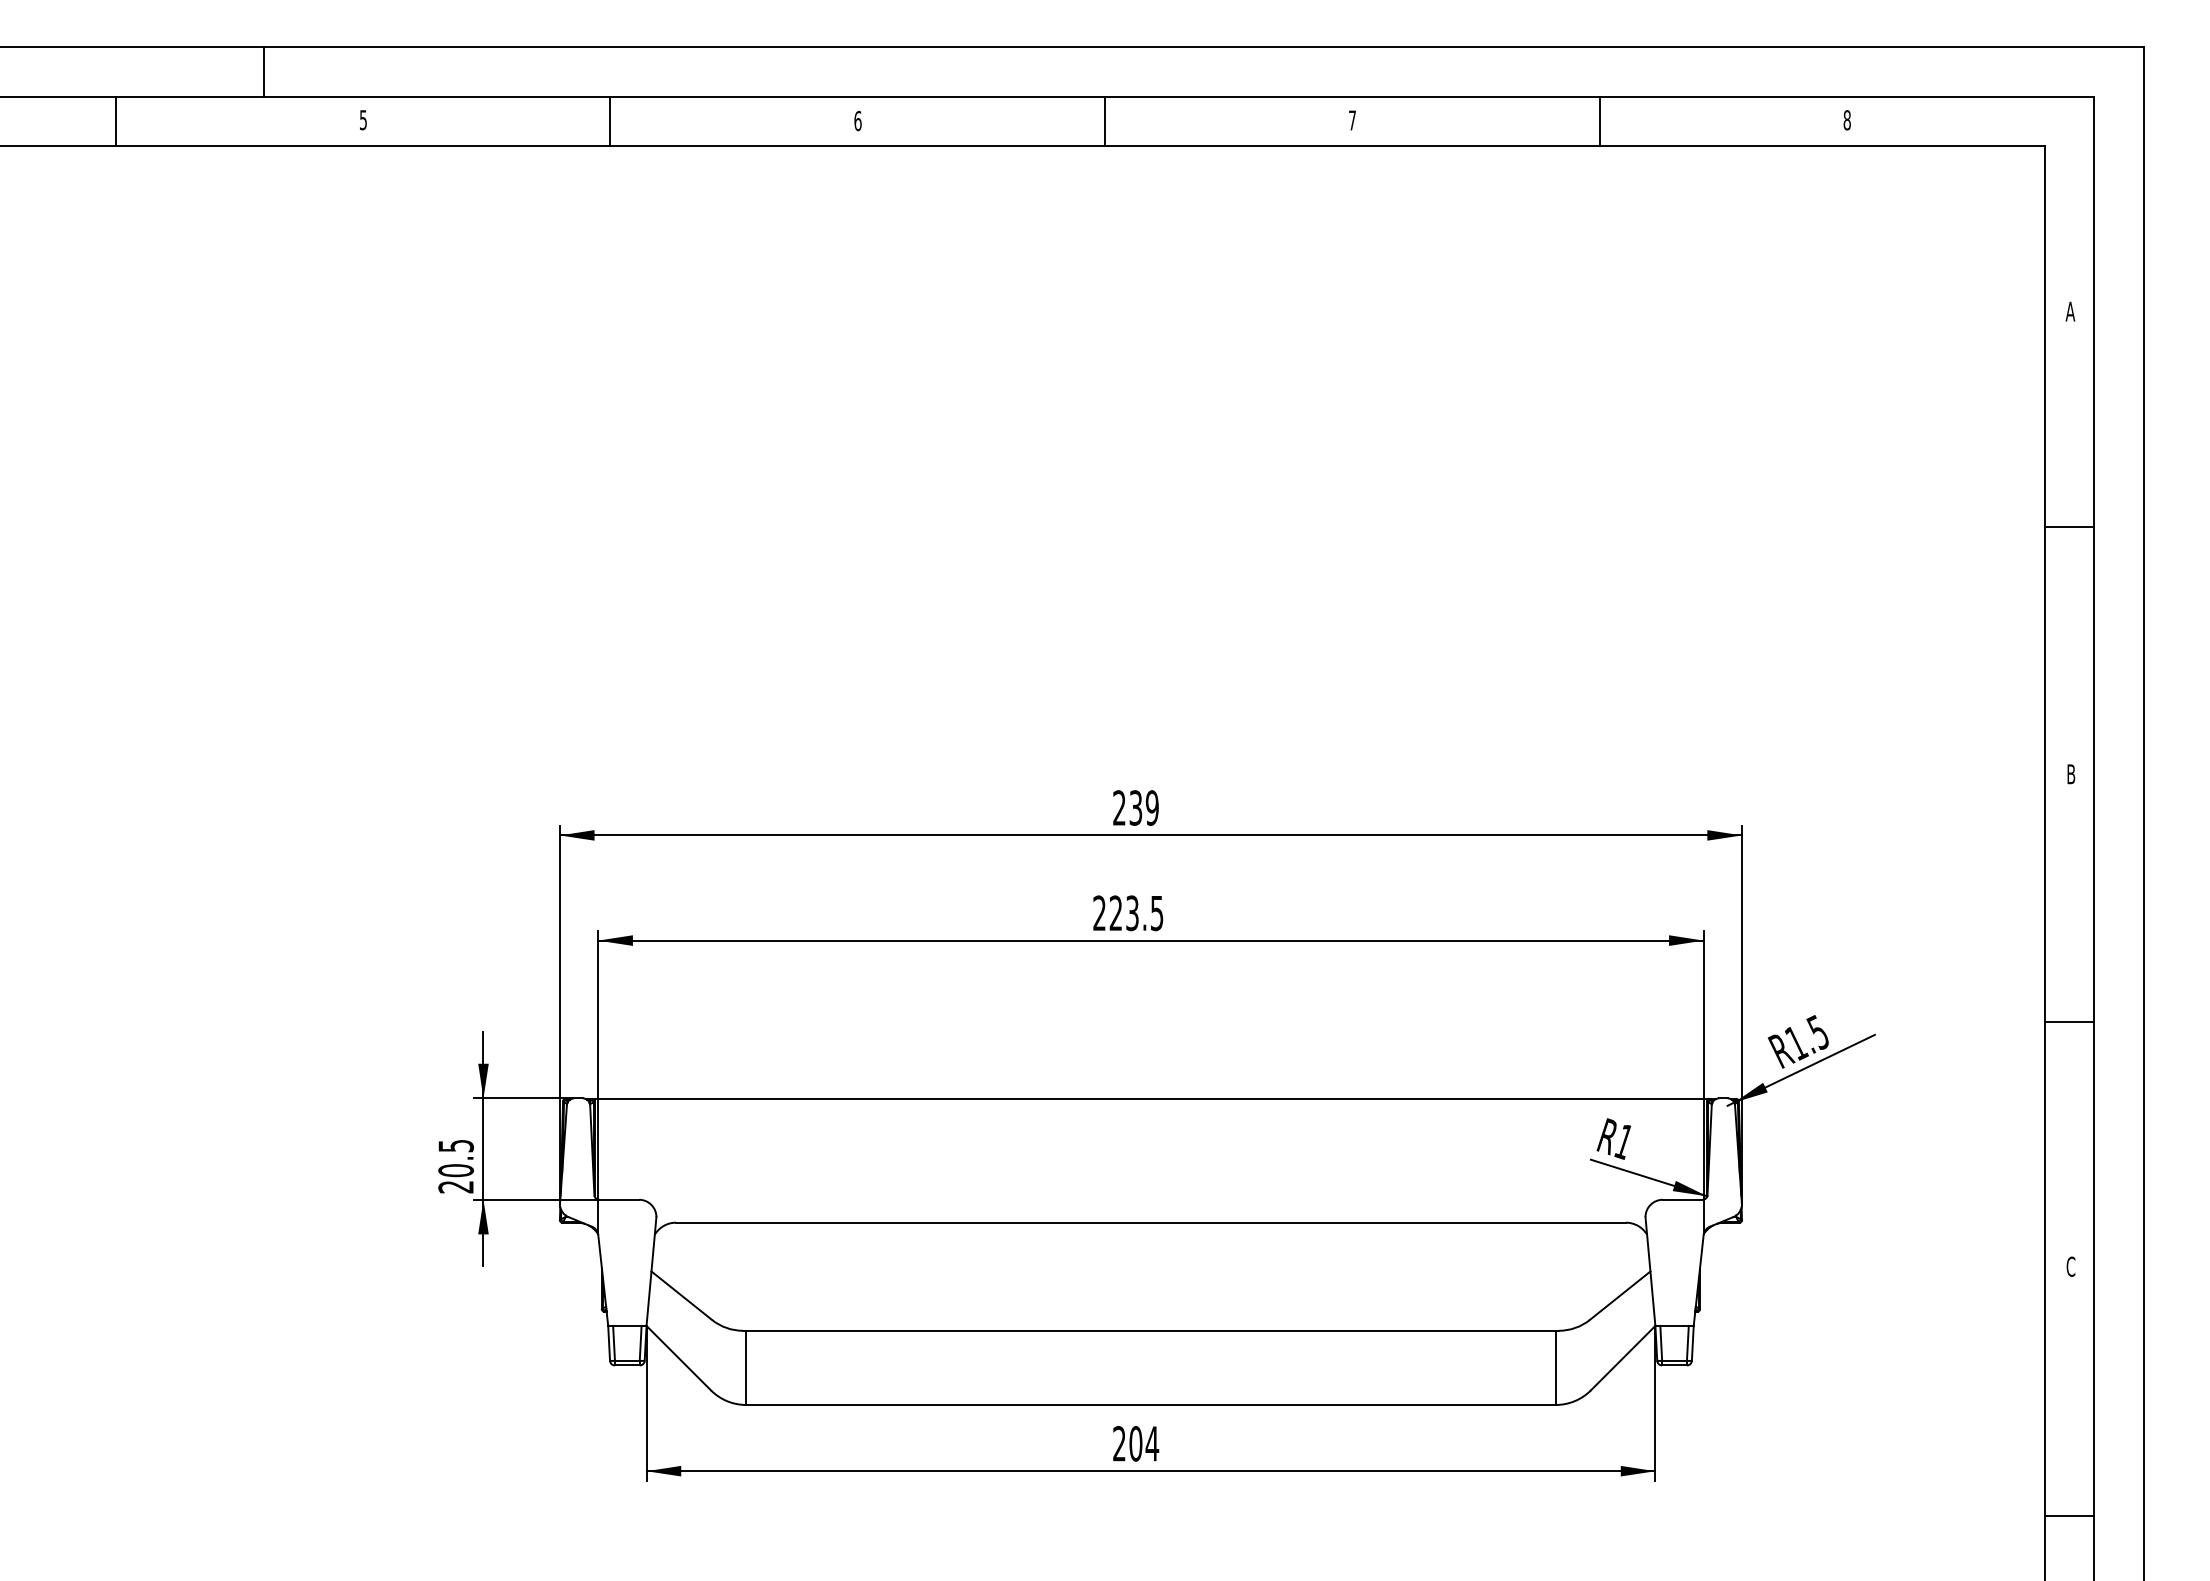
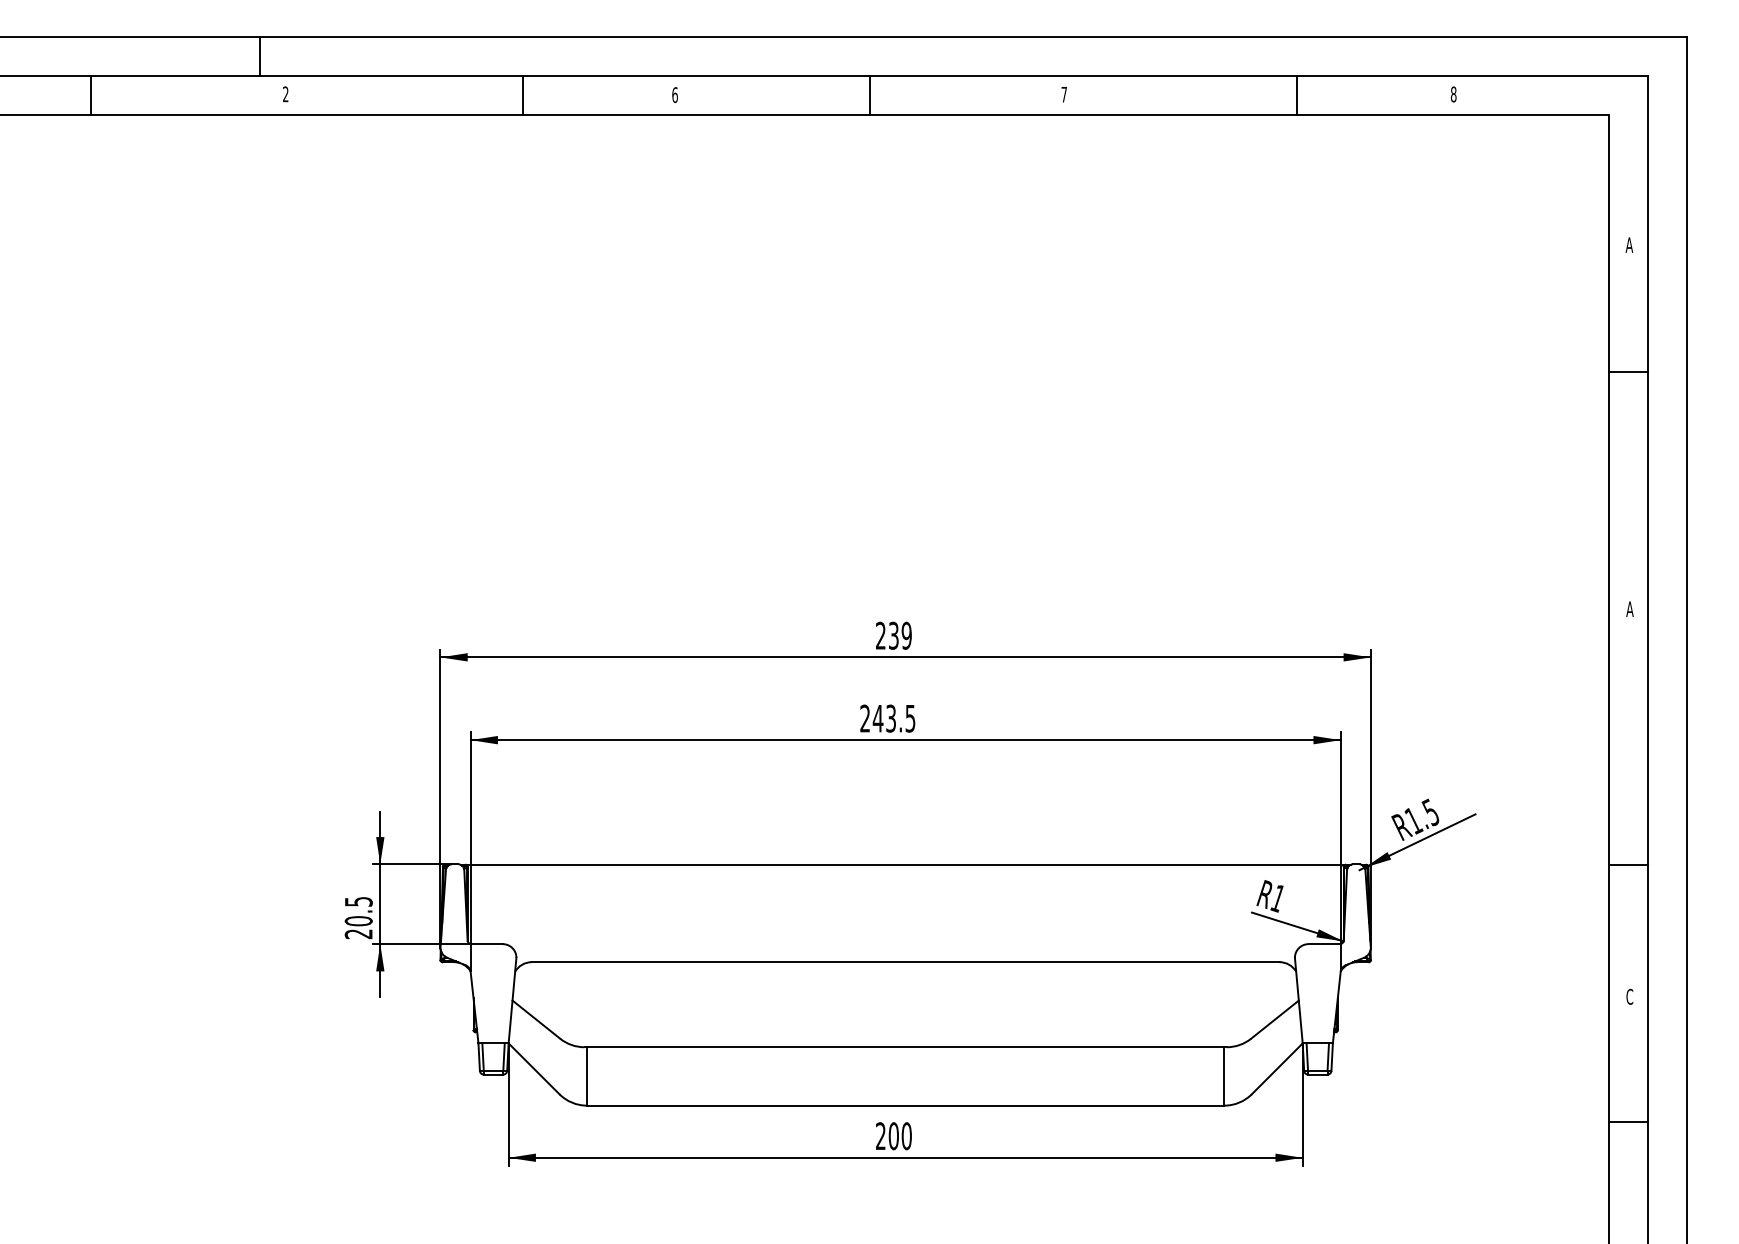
line: (264, 71) -> (260, 56), moved
text: (363, 120) -> (285, 94), 5 -> 2
line: (610, 121) -> (523, 95), moved
line: (1599, 121) -> (1296, 95), moved
line: (2069, 527) -> (1628, 372), moved
text: (2070, 774) -> (1629, 609), B -> A
text: (1115, 912) -> (877, 718), 223.5 -> 243.5
line: (2069, 1021) -> (1628, 865), moved
text: (1152, 1443) -> (906, 1135), 204 -> 200
line: (2069, 1516) -> (1628, 1121), moved

